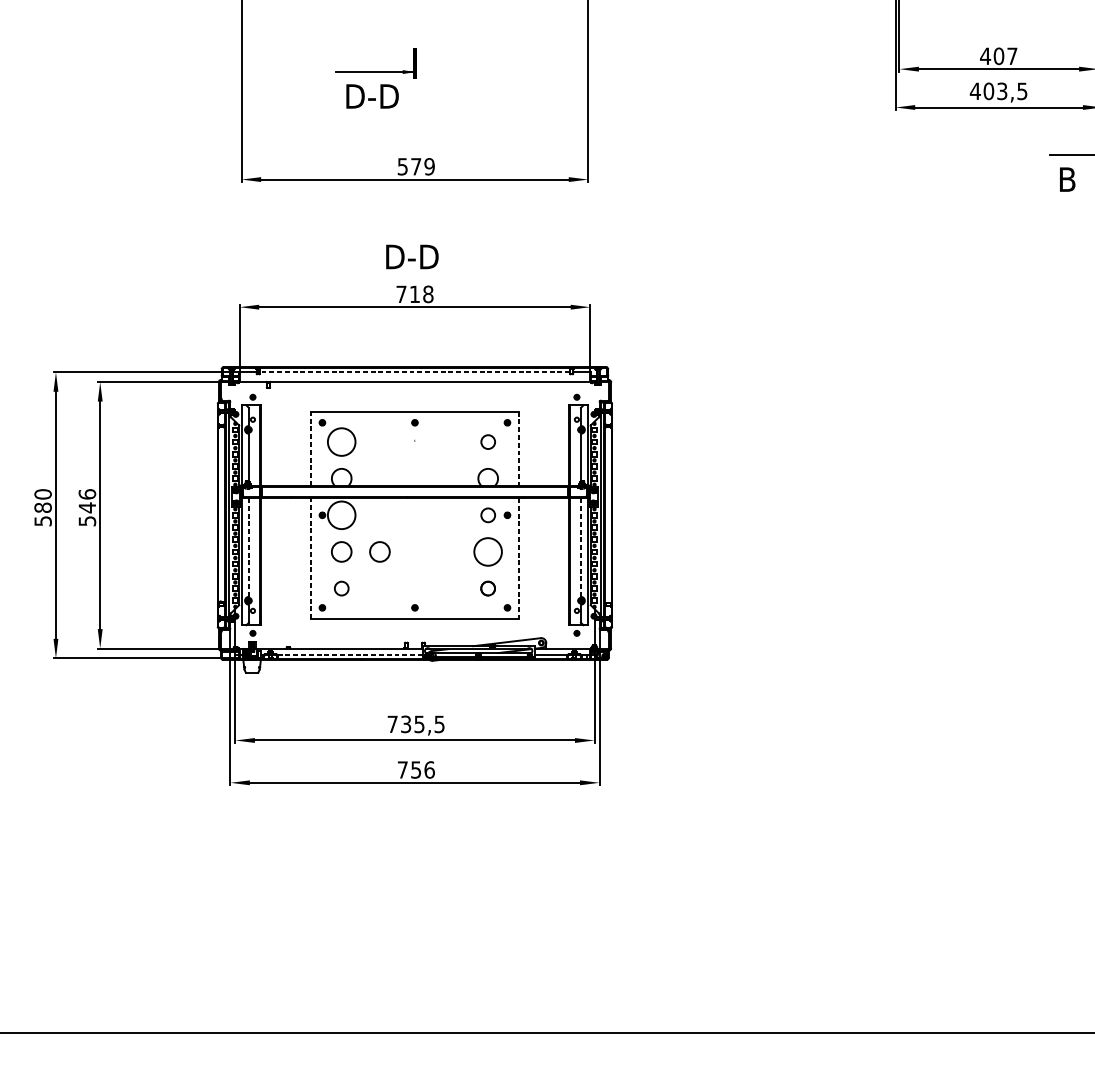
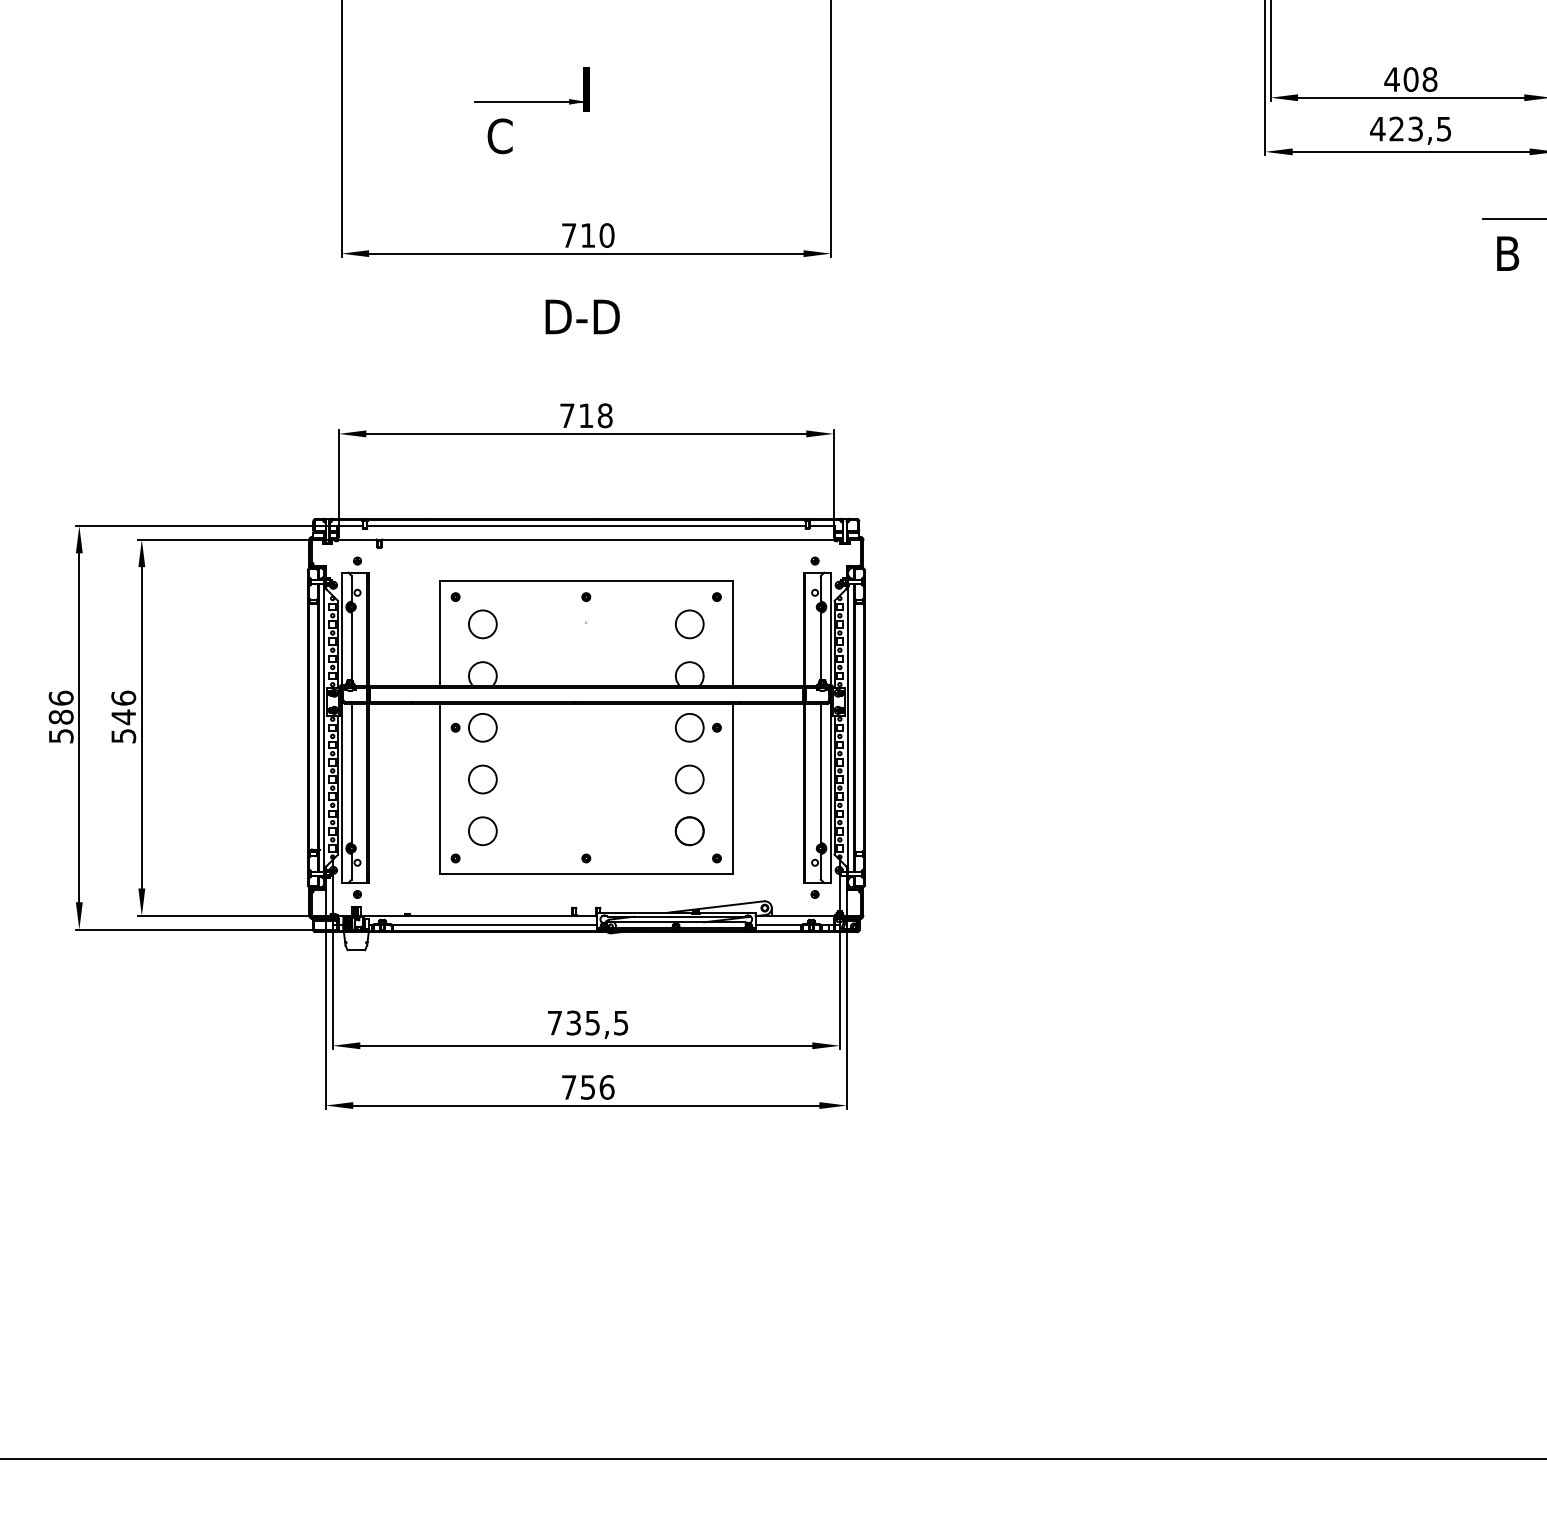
text: (1012, 56) -> (1429, 79), 407 -> 408
text: (988, 90) -> (1396, 128), 403,5 -> 423,5
text: (371, 96) -> (525, 136), D-D -> C
text: (416, 166) -> (588, 235), 579 -> 710
text: (412, 256) -> (582, 316), moved
line: (414, 372) -> (585, 525), dashed -> solid
circle: (341, 442) -> (482, 624), size x0.71
circle: (488, 442) -> (689, 624), size x1.43
line: (310, 448) -> (439, 633), dashed -> solid
line: (518, 449) -> (732, 634), dashed -> solid
text: (42, 493) -> (60, 697), 580 -> 586
circle: (341, 515) -> (482, 727), size x0.71
circle: (488, 515) -> (689, 727), size x1.43
line: (248, 547) -> (351, 773), dashed -> solid
line: (580, 547) -> (820, 773), dashed -> solid
circle: (379, 551) -> (536, 779), removed
circle: (488, 551) -> (689, 779), size x0.71
line: (310, 558) -> (439, 788), dashed -> solid
line: (518, 559) -> (732, 789), dashed -> solid
circle: (341, 588) -> (482, 831), size x1.43
part: (488, 588) -> (689, 831), size x1.43
line: (350, 655) -> (495, 925), dashed -> solid

